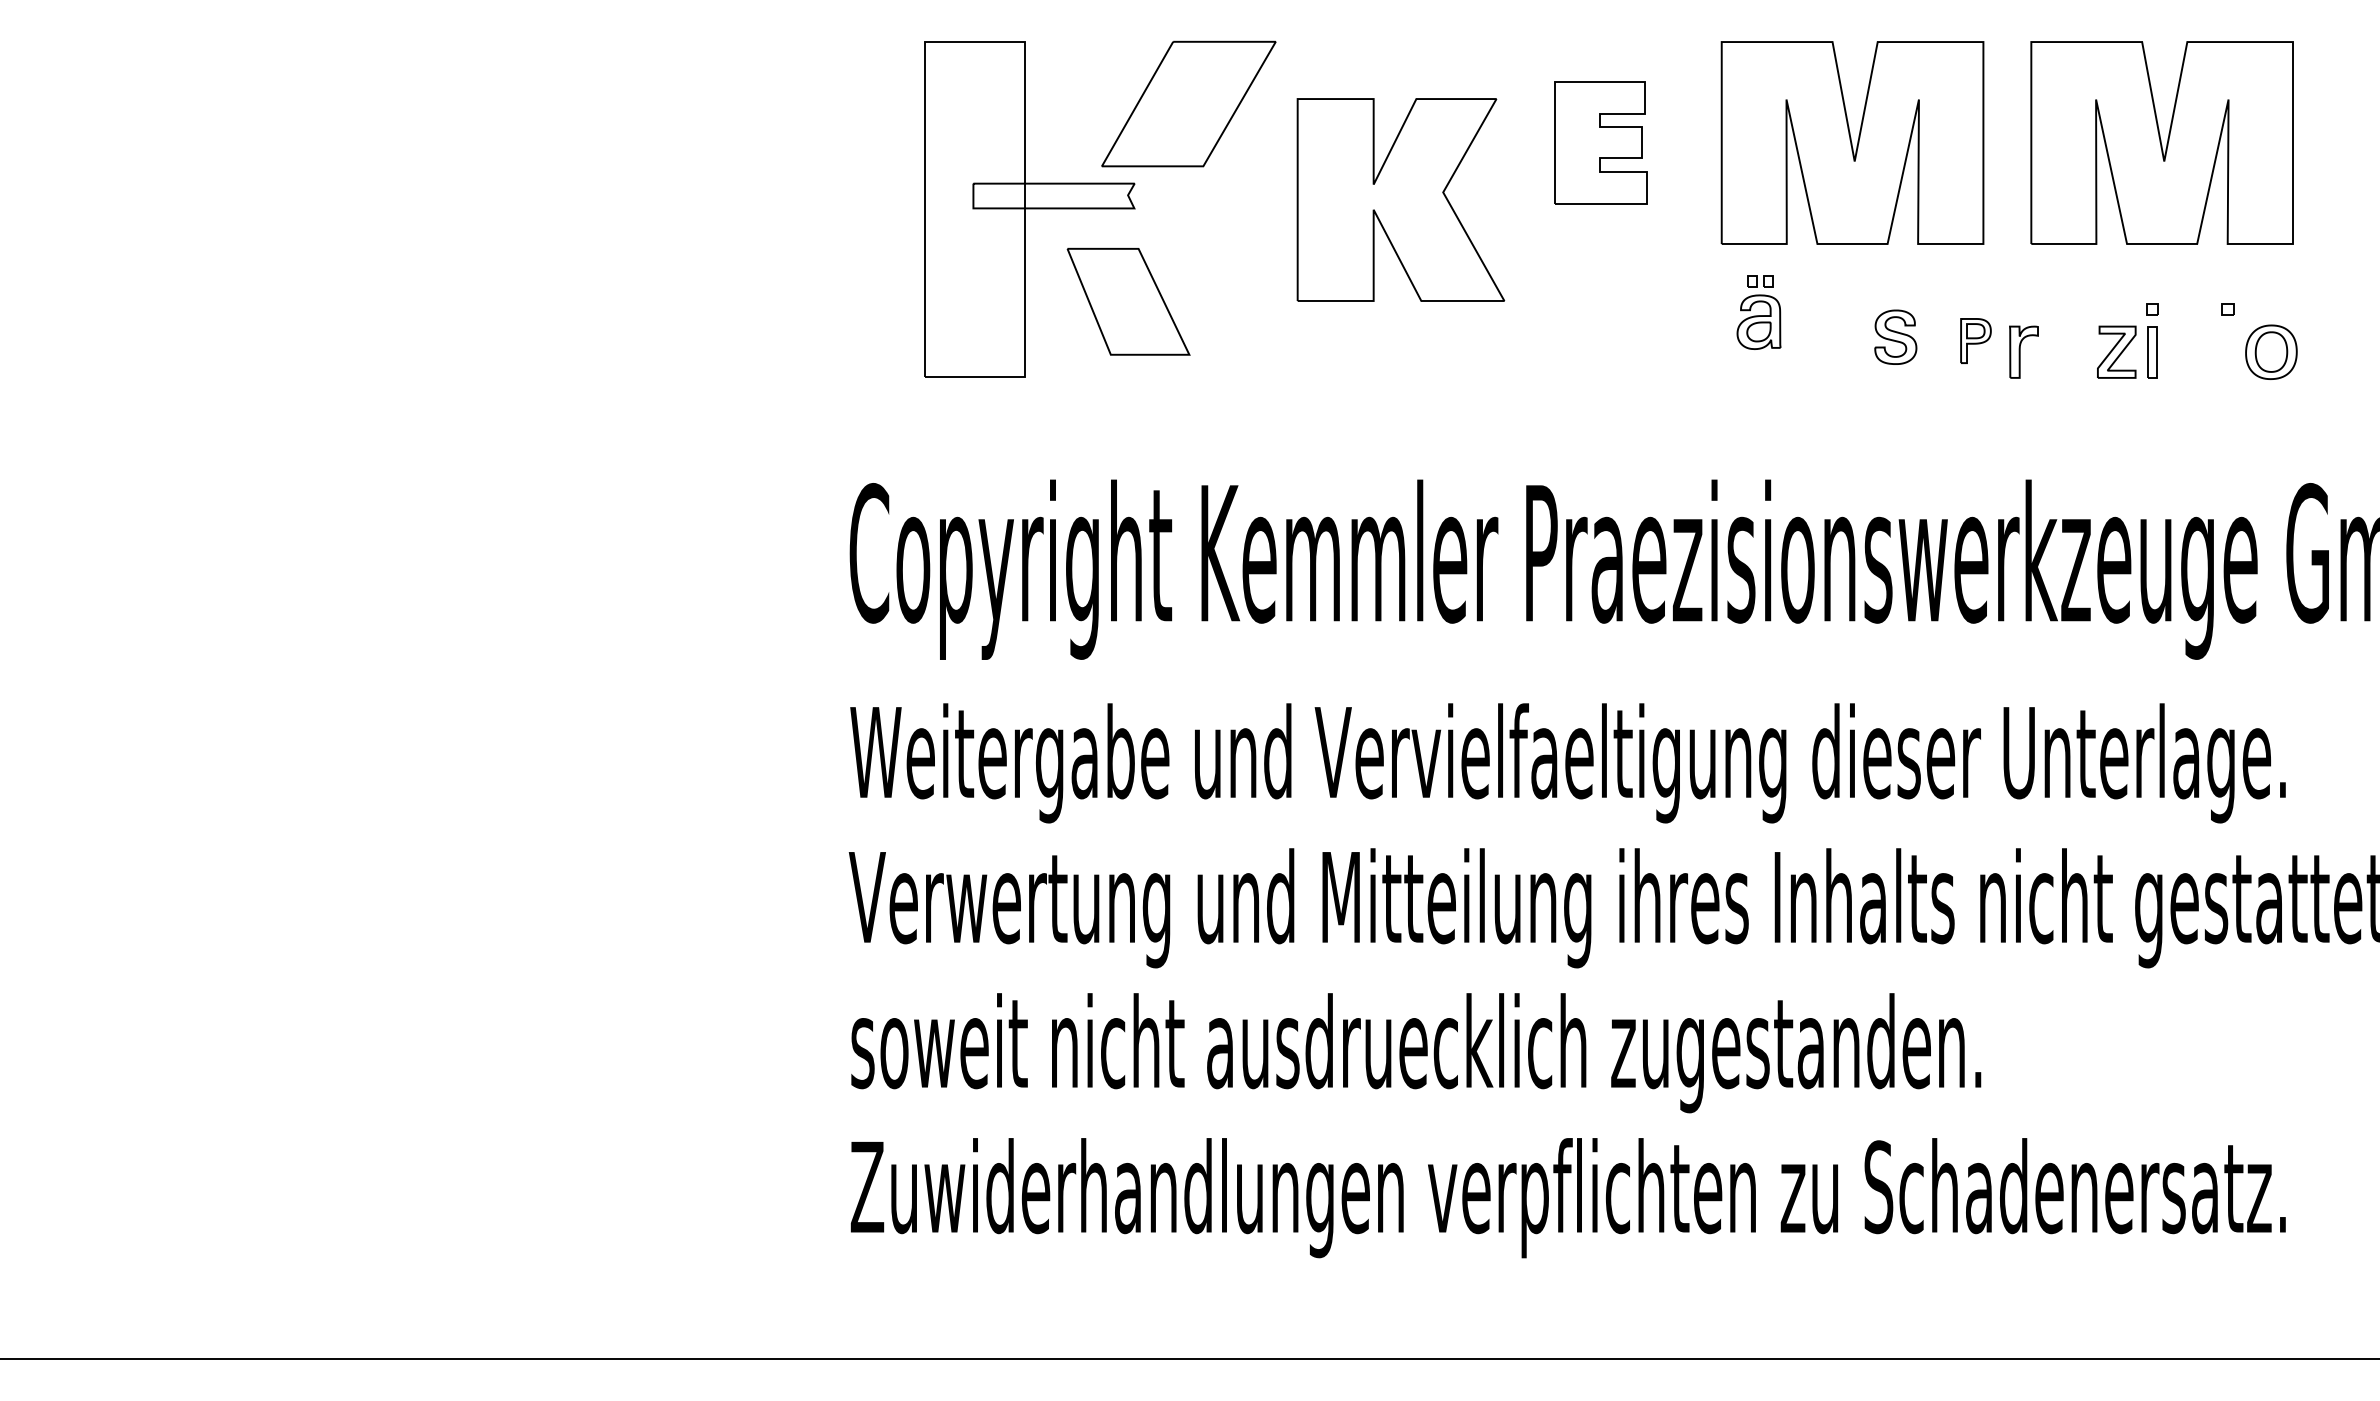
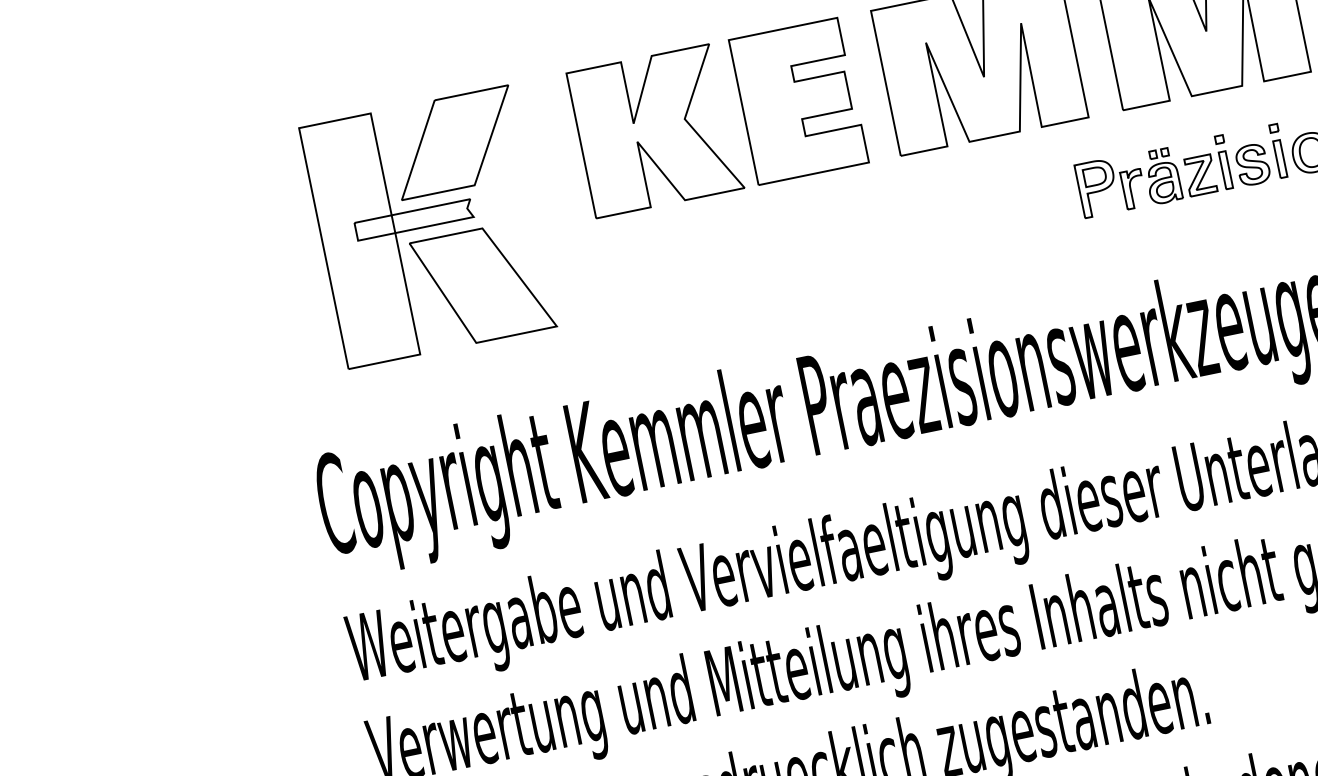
part: (1188, 103) -> (454, 142), moved
part: (1600, 142) -> (798, 100), size x1.67
part: (1400, 199) -> (655, 130), moved
part: (1128, 301) -> (483, 284), size x1.43
part: (1758, 312) -> (1162, 176), moved
part: (1895, 336) -> (1252, 164), moved
part: (1975, 340) -> (1097, 187), size x1.67
part: (2227, 352) -> (1279, 159), added

